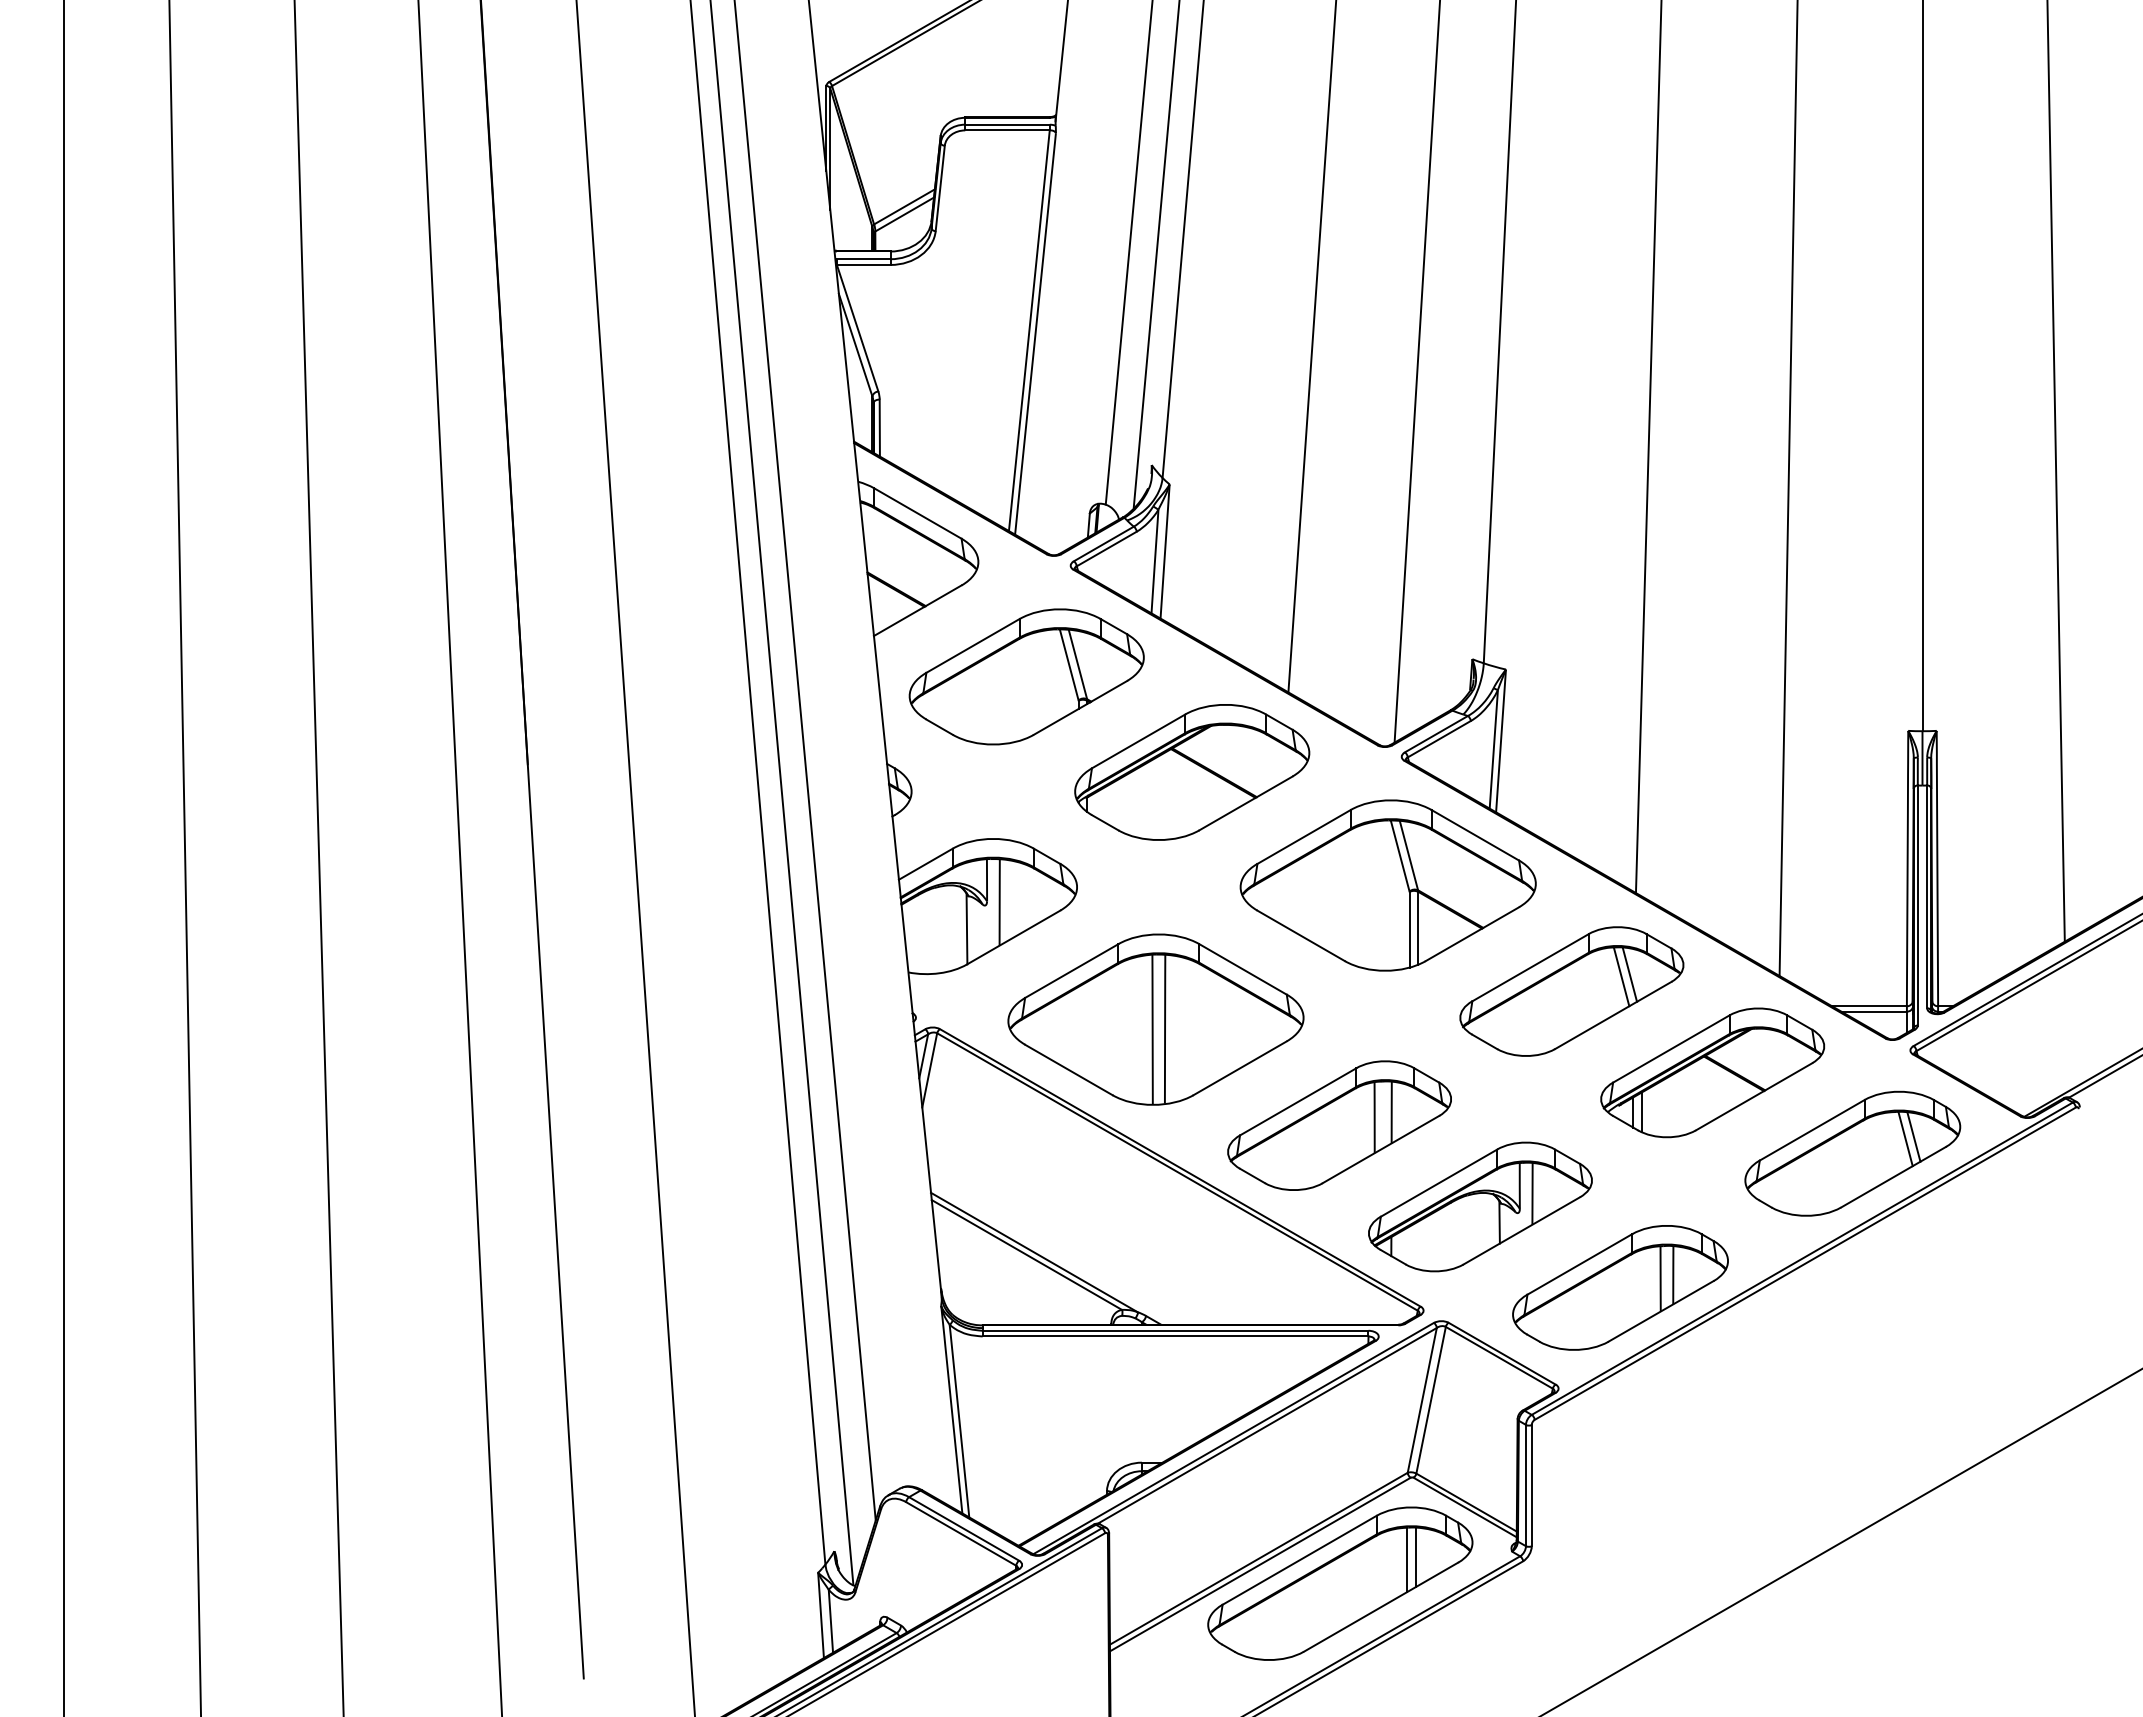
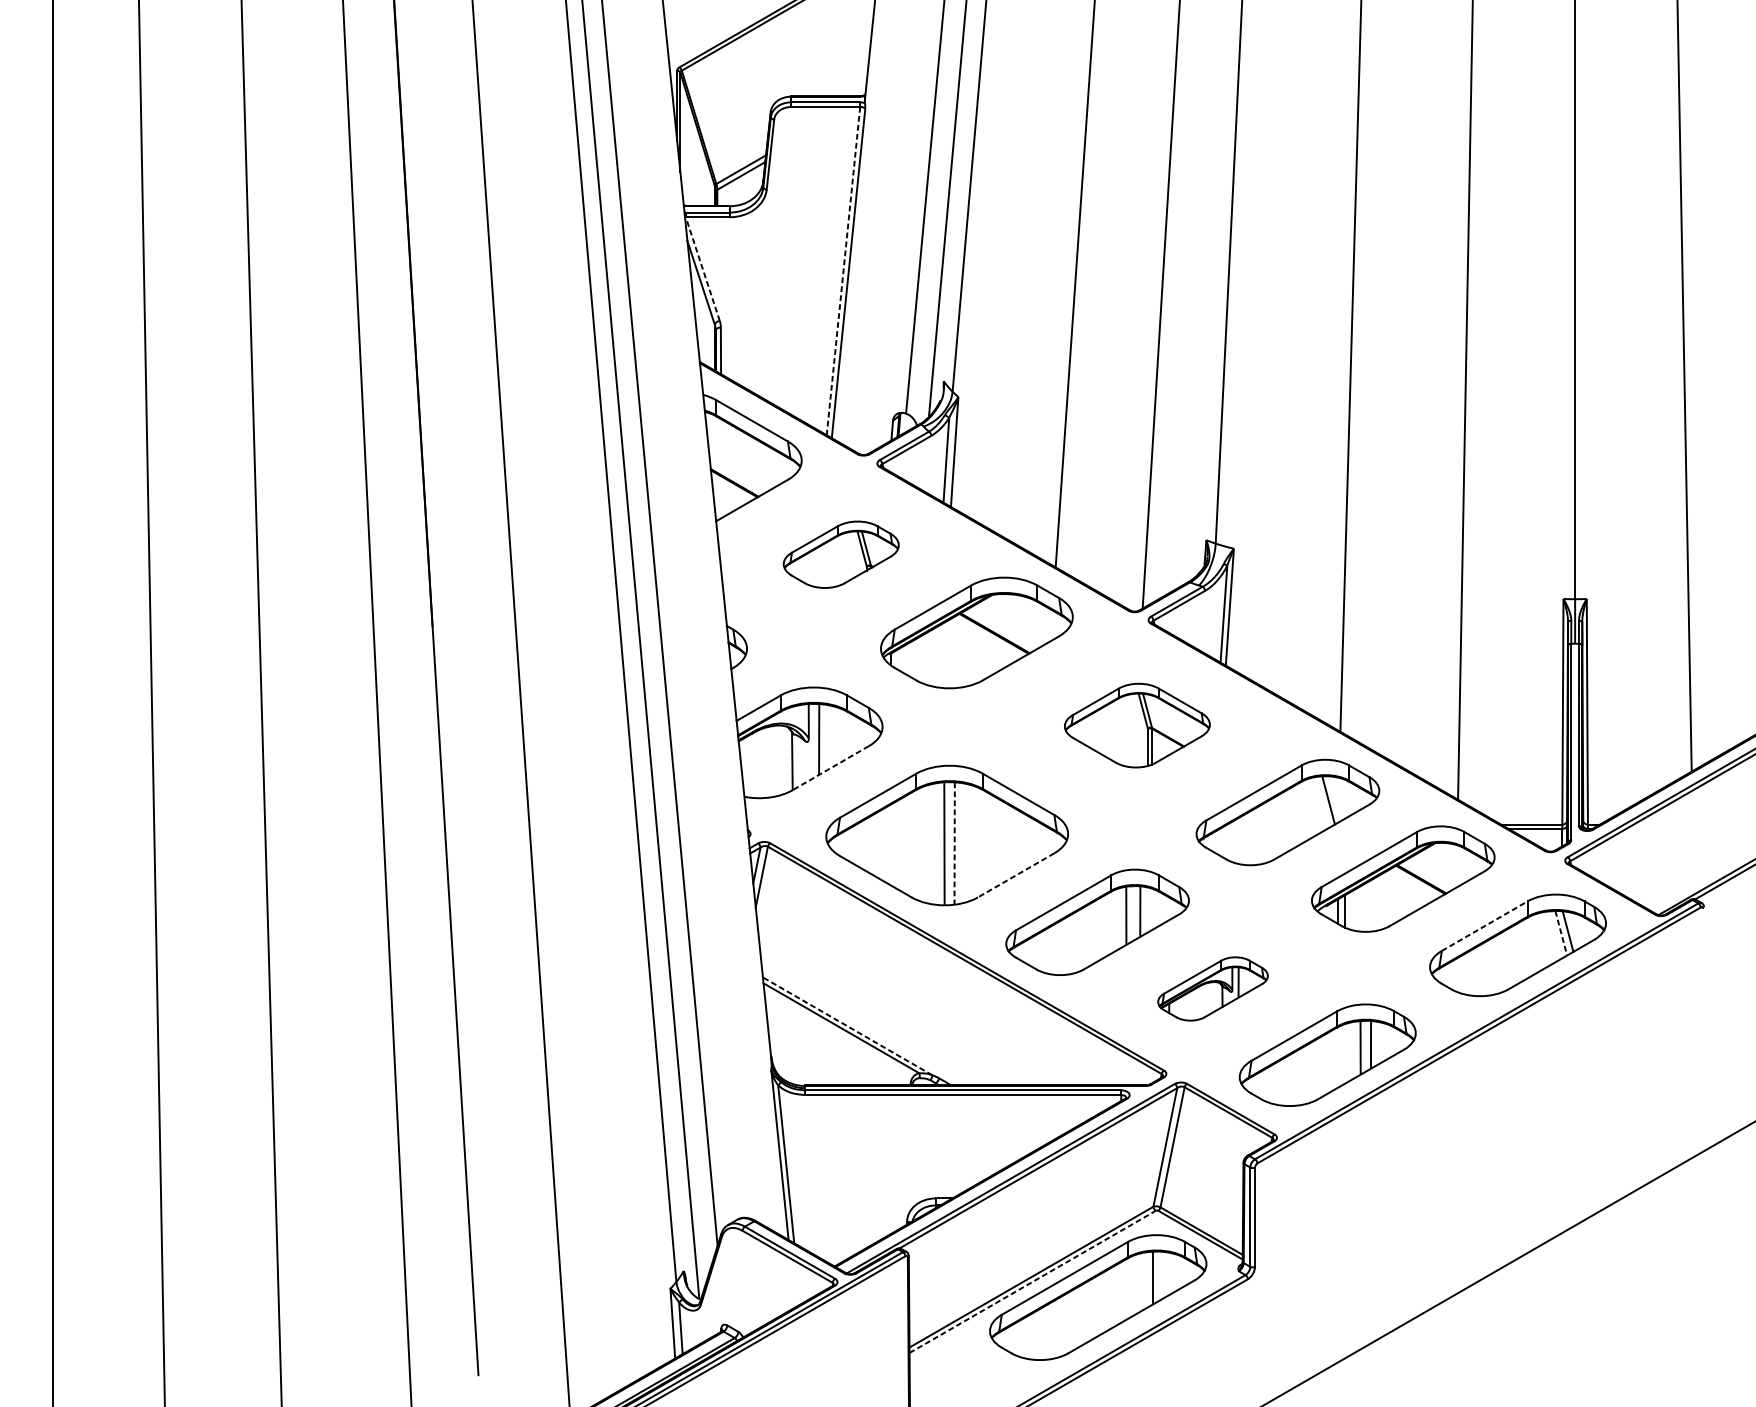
line: (857, 328) -> (702, 269), solid -> dashed
line: (1029, 332) -> (843, 272), solid -> dashed
part: (1026, 676) -> (841, 554), size x0.6
part: (1387, 885) -> (1136, 725), size x0.6
line: (1013, 937) -> (830, 768), solid -> dashed
line: (1629, 974) -> (1335, 798), removed
line: (1165, 1028) -> (955, 842), solid -> dashed
line: (1240, 1068) -> (1016, 875), solid -> dashed
line: (1812, 1130) -> (1485, 926), solid -> dashed
line: (1905, 1139) -> (1561, 933), solid -> dashed
part: (1480, 1206) -> (1213, 988), size x0.6
line: (1034, 1252) -> (847, 1026), solid -> dashed
line: (1415, 1557) -> (1159, 1276), removed
line: (1260, 1564) -> (1032, 1281), solid -> dashed

